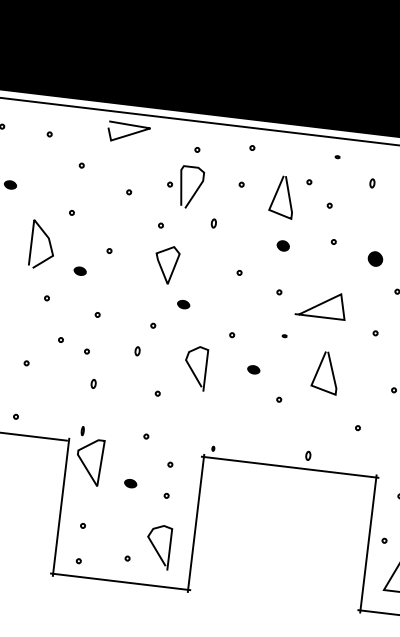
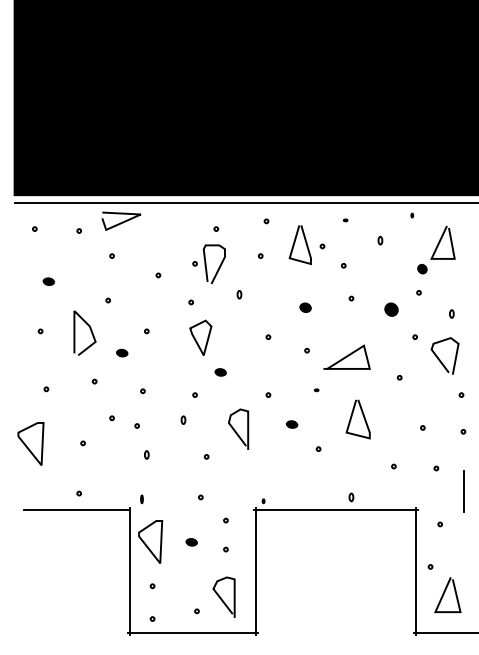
part: (128, 132) -> (121, 220), moved
part: (281, 197) -> (299, 245), moved
part: (89, 461) -> (150, 541), moved

